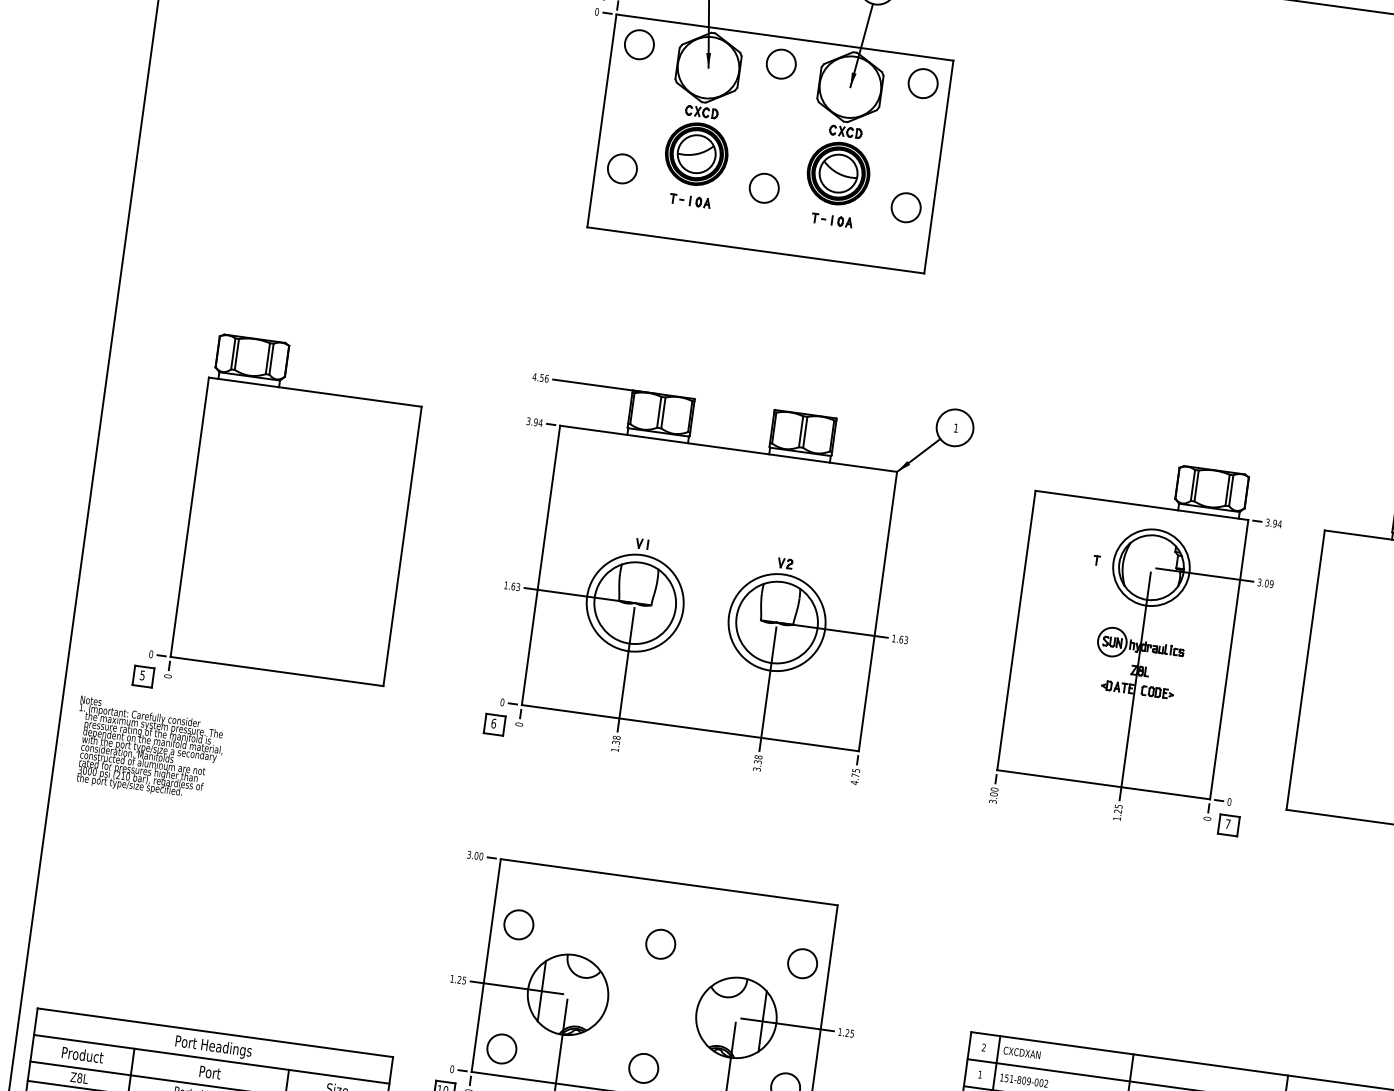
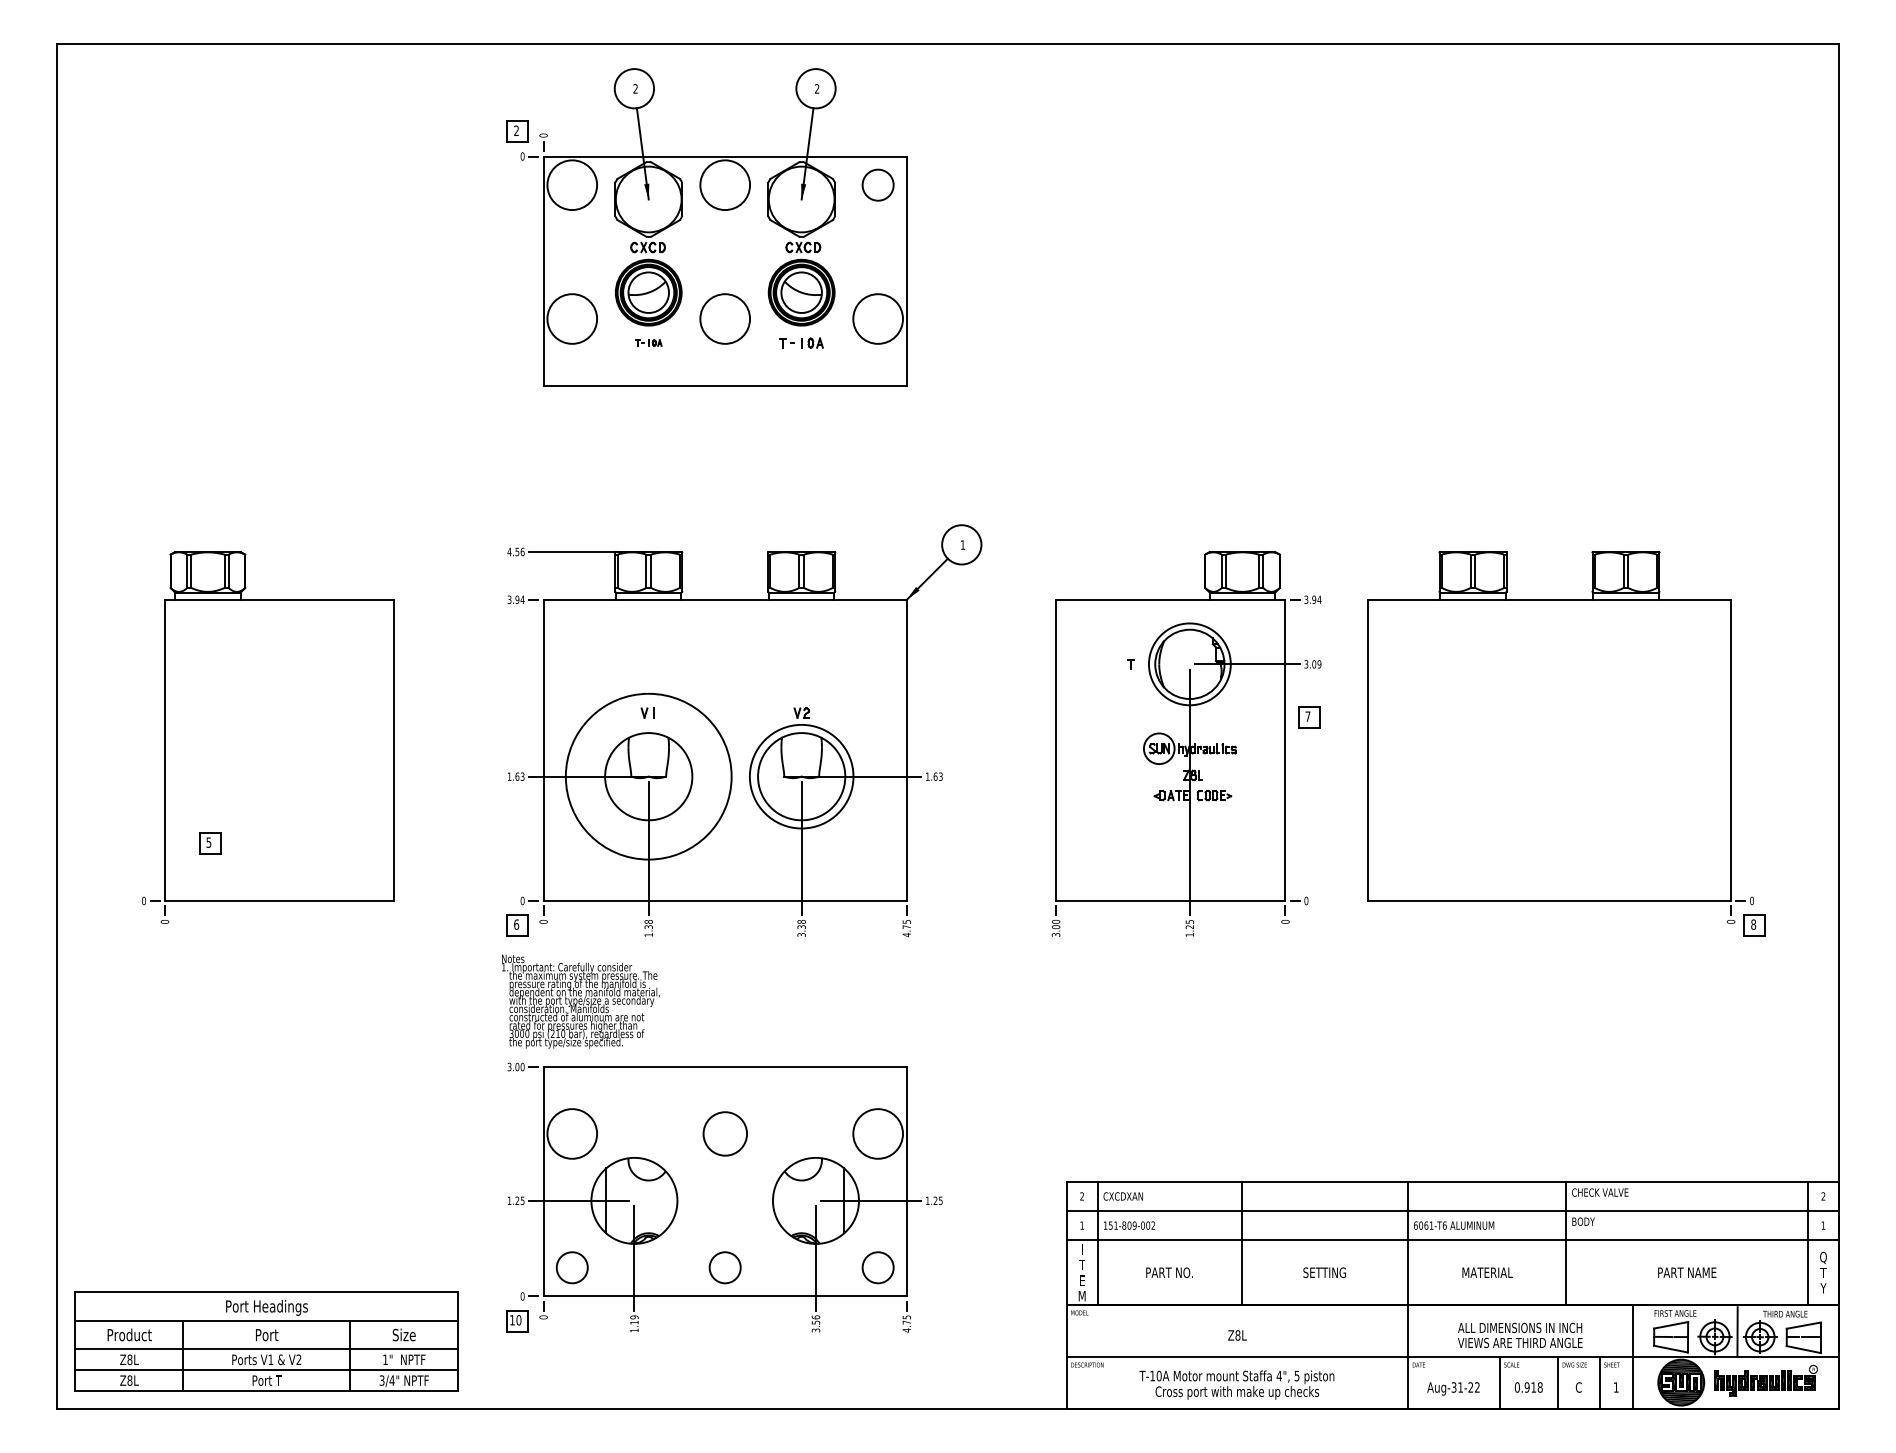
circle: (638, 44) -> (571, 184), size x1.6
circle: (780, 63) -> (724, 184), size x1.6
circle: (621, 168) -> (571, 318), size x1.6
circle: (763, 187) -> (724, 318), size x1.6
part: (690, 200) -> (648, 342), size x0.6
circle: (905, 207) -> (877, 318), size x1.6
circle: (635, 602) -> (648, 776), size x1.6
part: (143, 676) -> (210, 843), moved
text: (148, 748) -> (580, 1001), moved
part: (1229, 825) -> (1309, 717), moved
circle: (518, 924) -> (571, 1133), size x1.6
circle: (660, 943) -> (724, 1133), size x1.4
circle: (802, 963) -> (877, 1133), size x1.6

